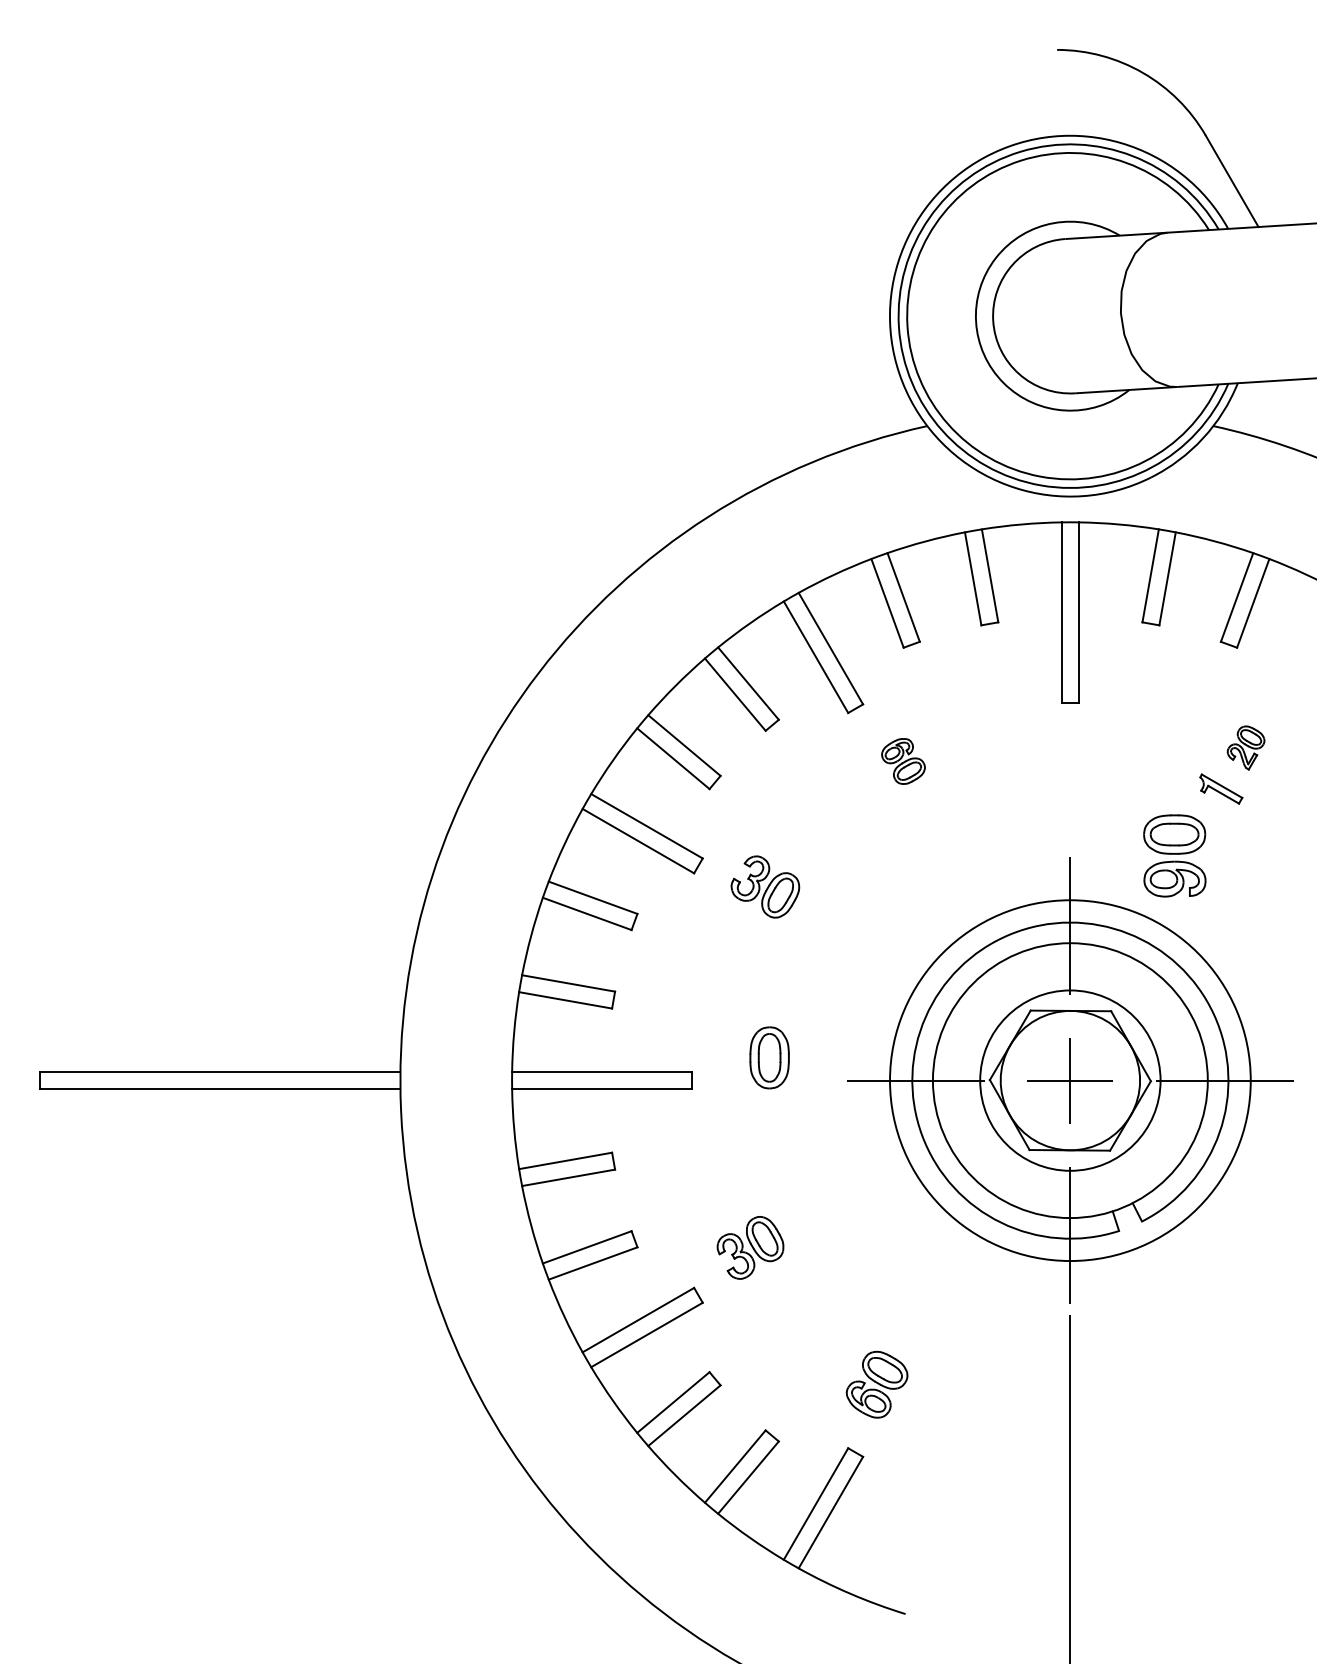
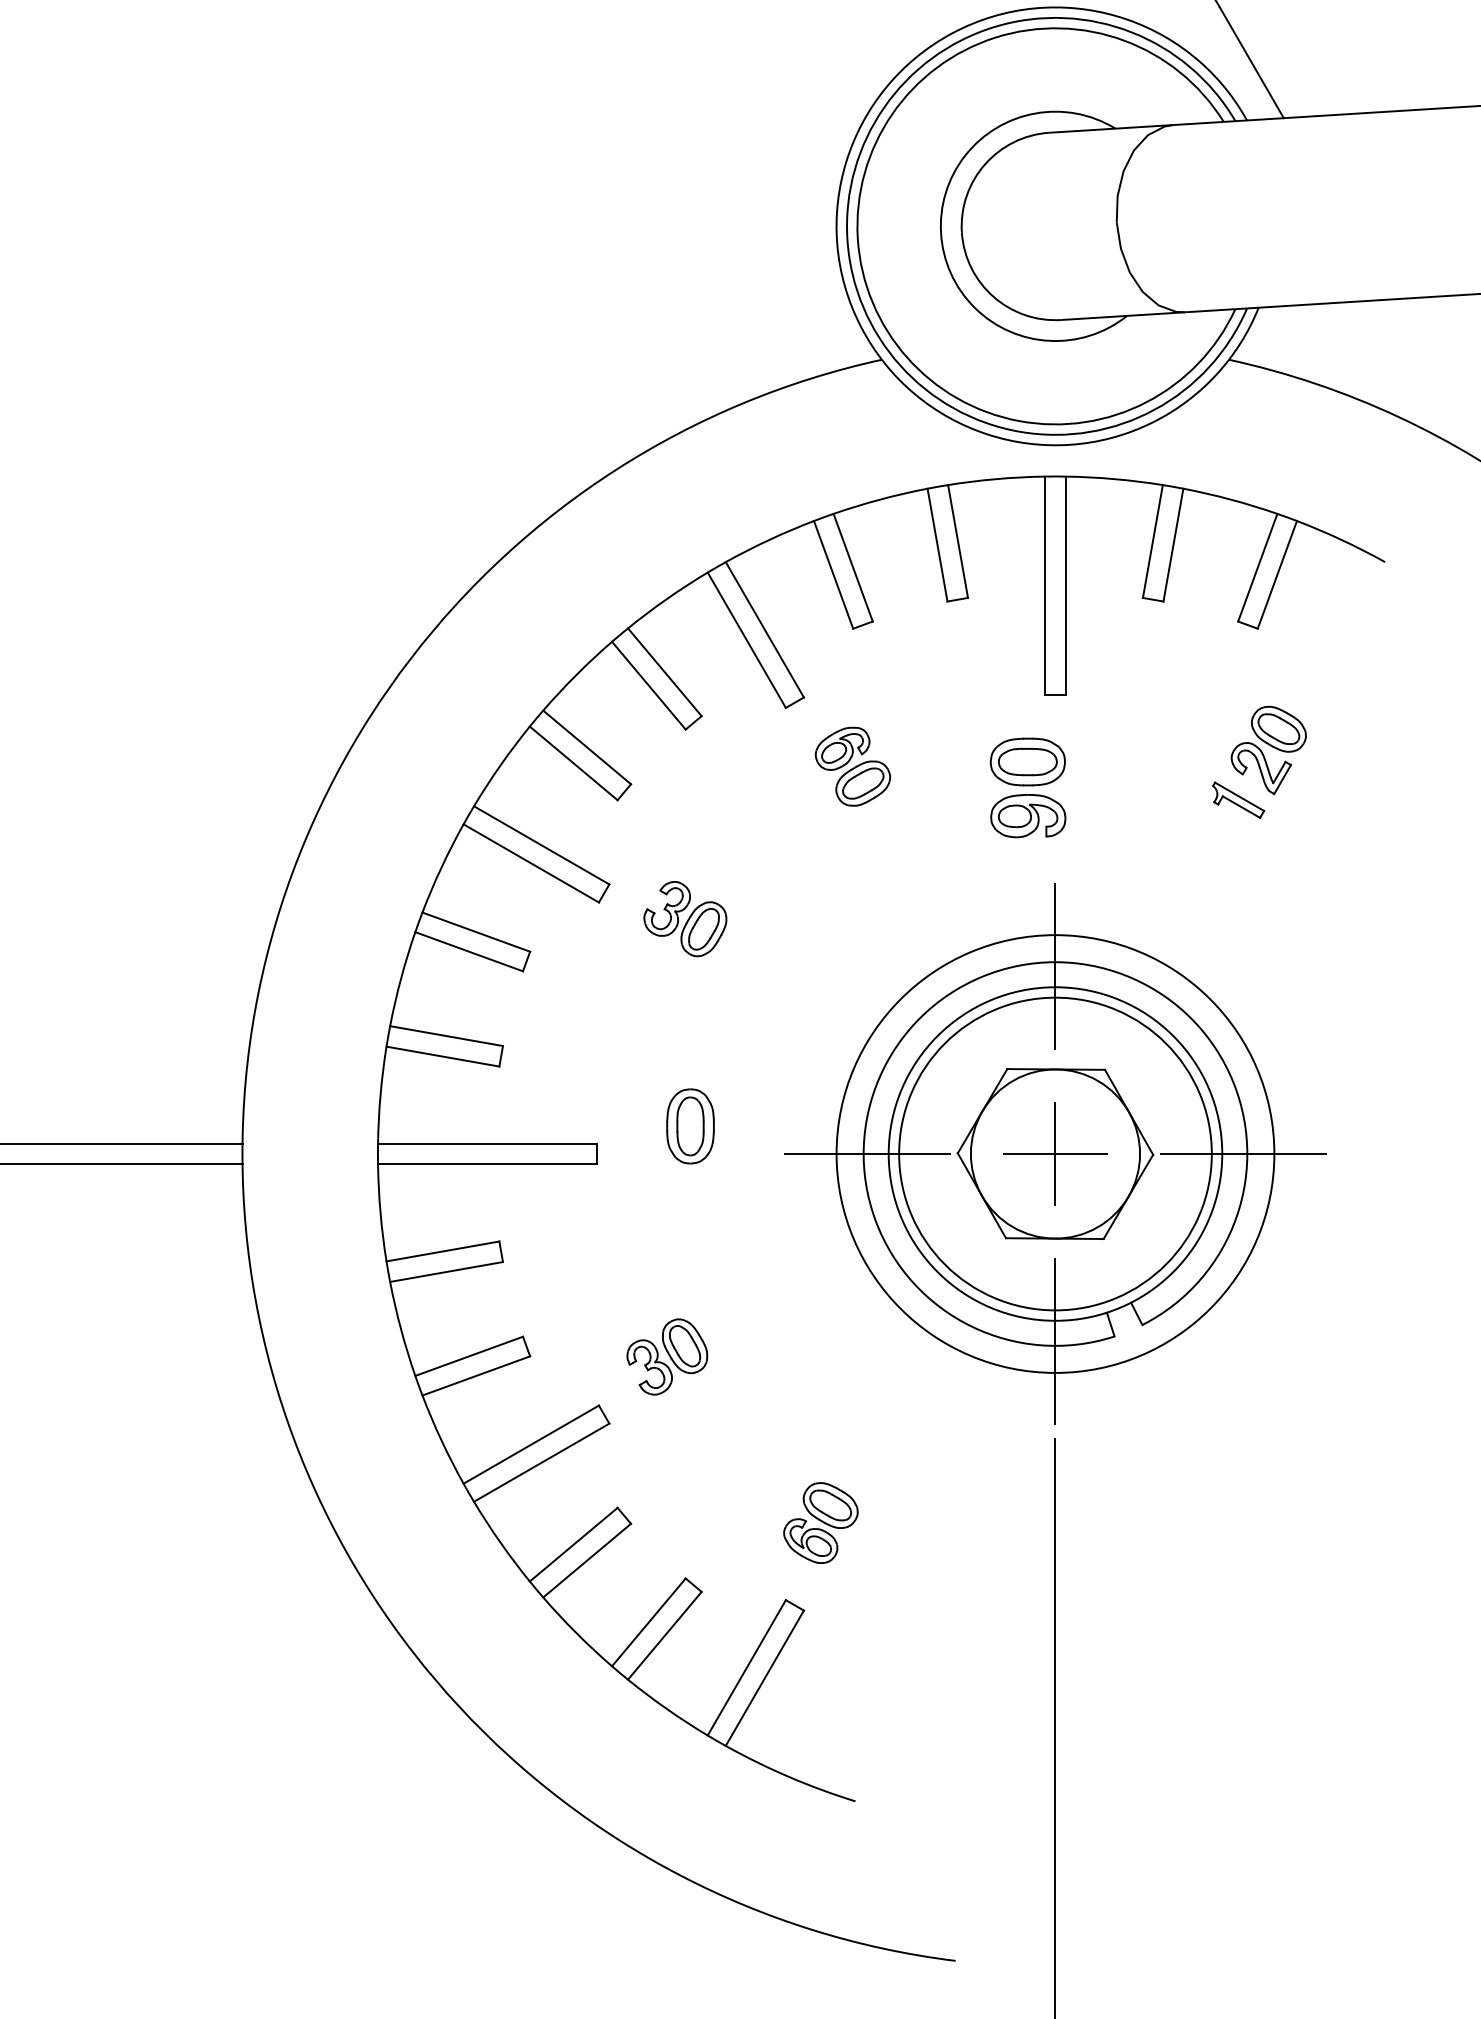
part: (1245, 747) -> (1267, 749), size x1.67
part: (903, 761) -> (852, 766), size x1.43
part: (1174, 855) -> (1027, 787), moved
circle: (1070, 1080) -> (1055, 1153), size x1.43

